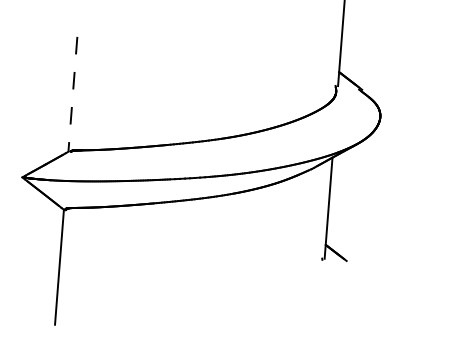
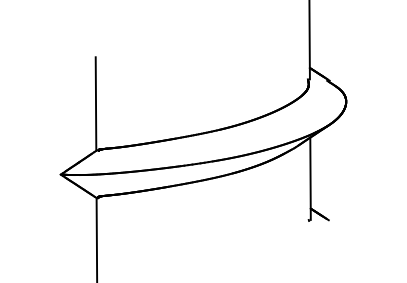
line: (73, 94) -> (96, 104), dashed -> solid

